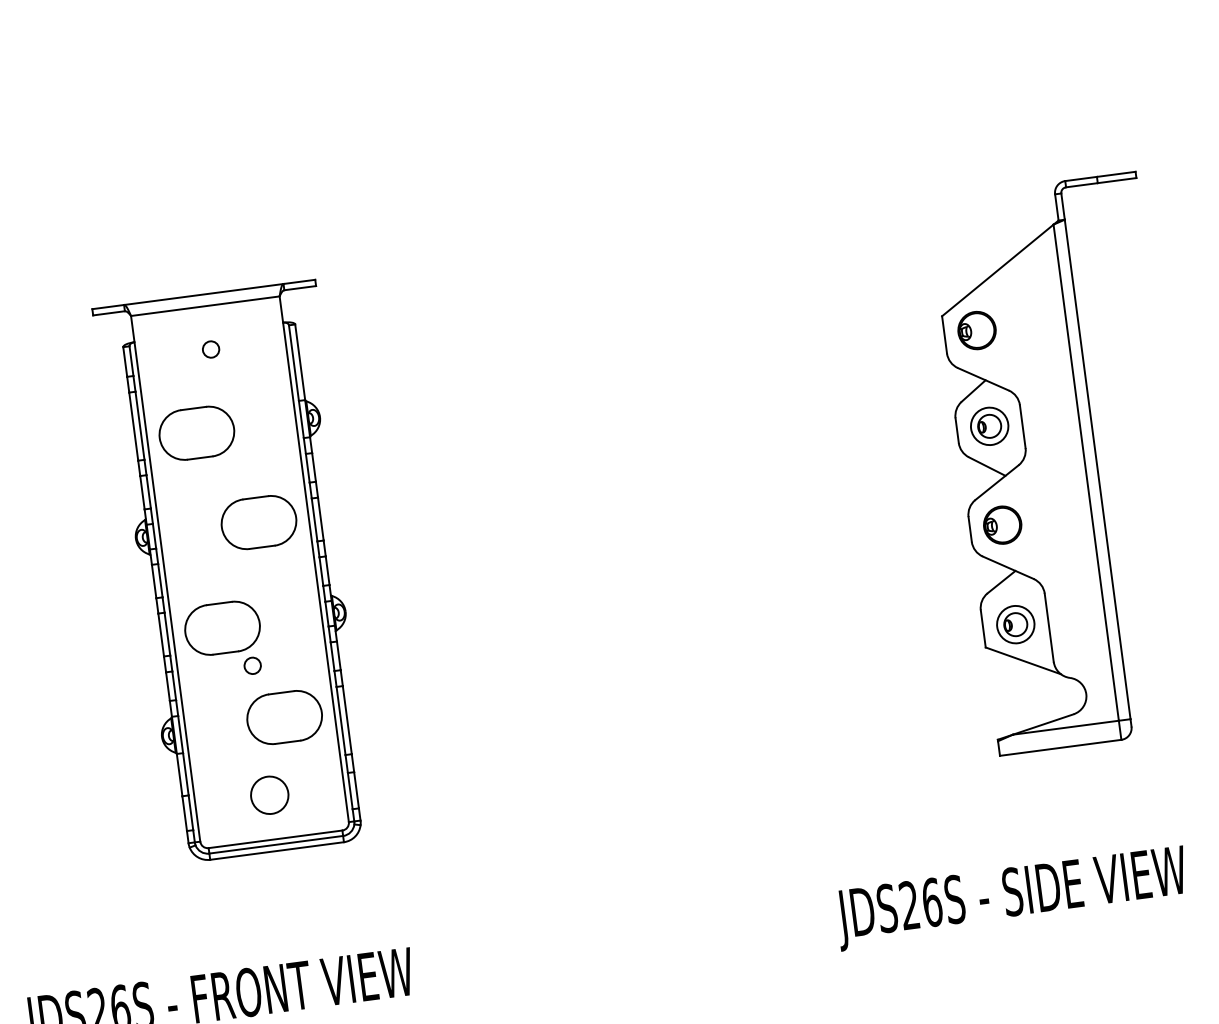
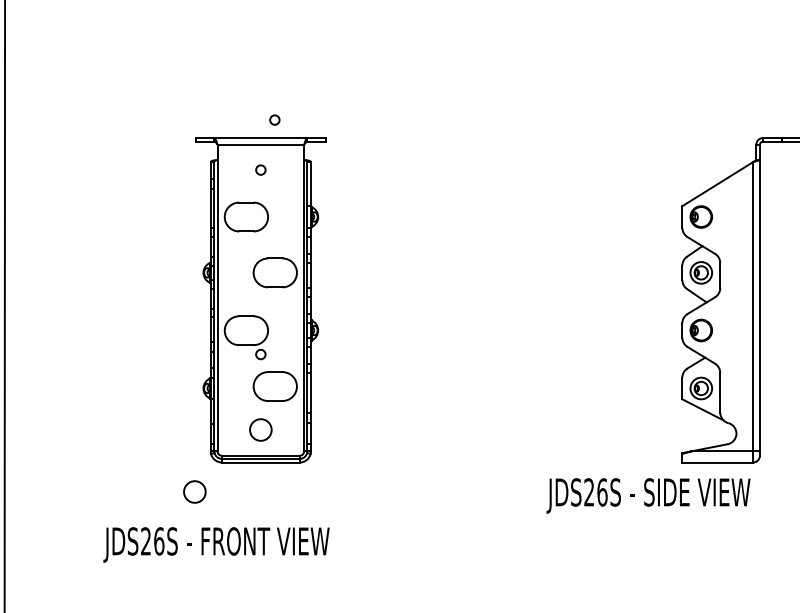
circle: (223, 259) -> (274, 119), added
text: (1011, 897) -> (648, 495), moved
circle: (169, 915) -> (194, 491), added

